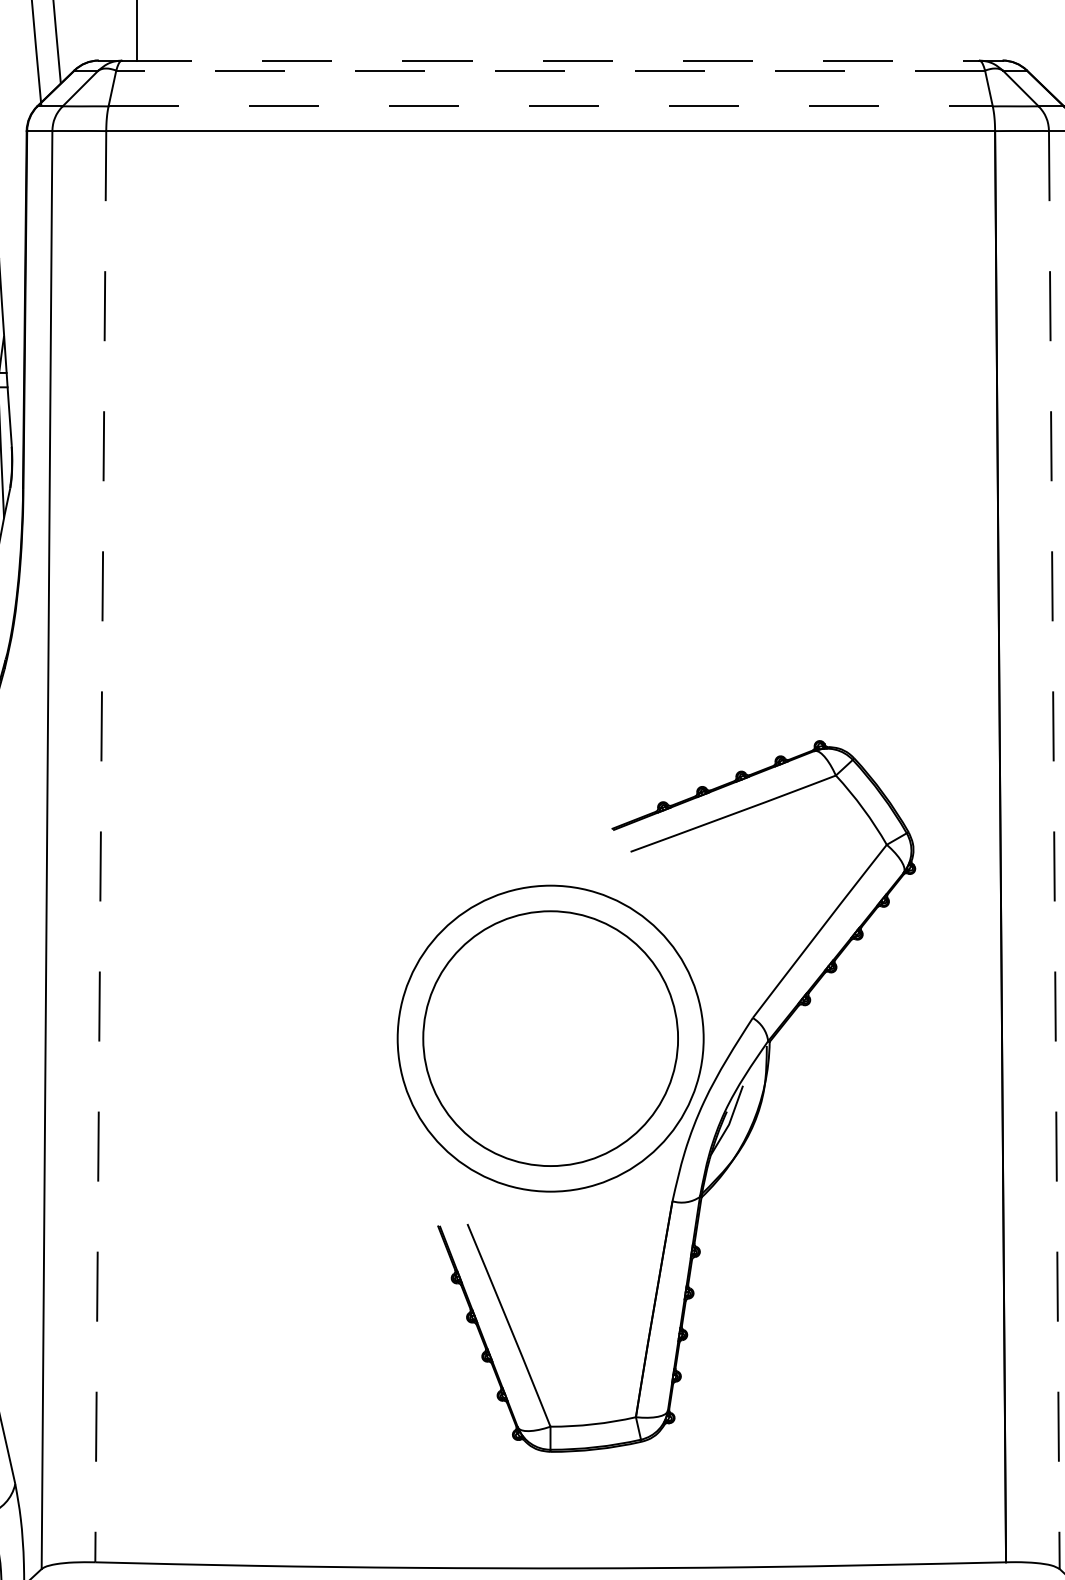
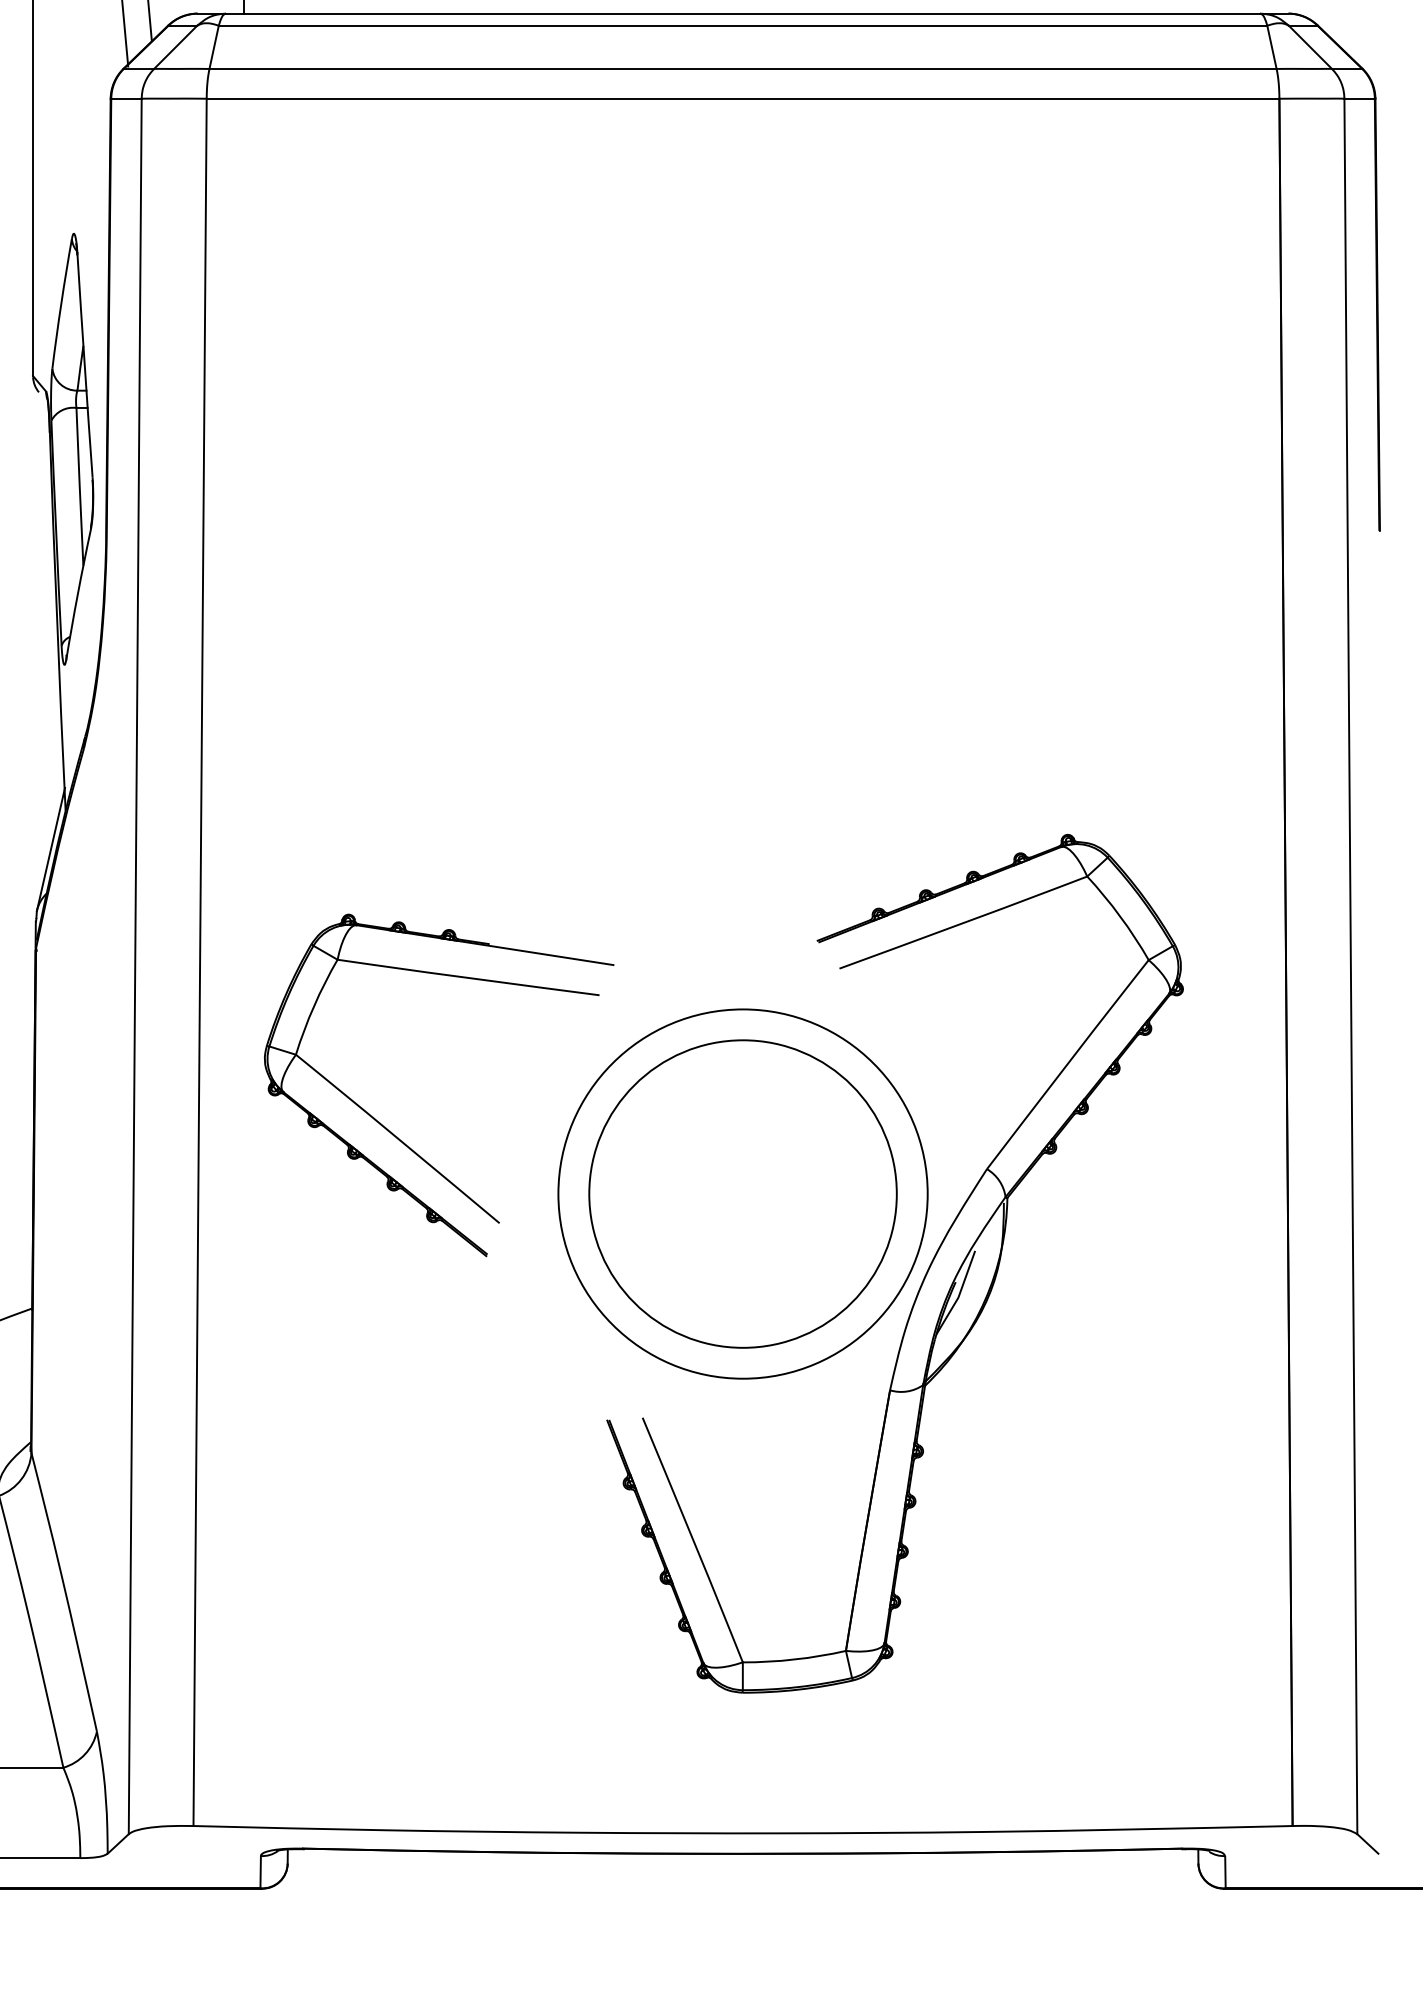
line: (551, 60) -> (743, 13), dashed -> solid
line: (550, 70) -> (742, 25), dashed -> solid
line: (551, 106) -> (743, 69), dashed -> solid
line: (101, 846) -> (200, 962), dashed -> solid
line: (1054, 850) -> (1350, 966), dashed -> solid
part: (264, 990) -> (397, 1136), added

